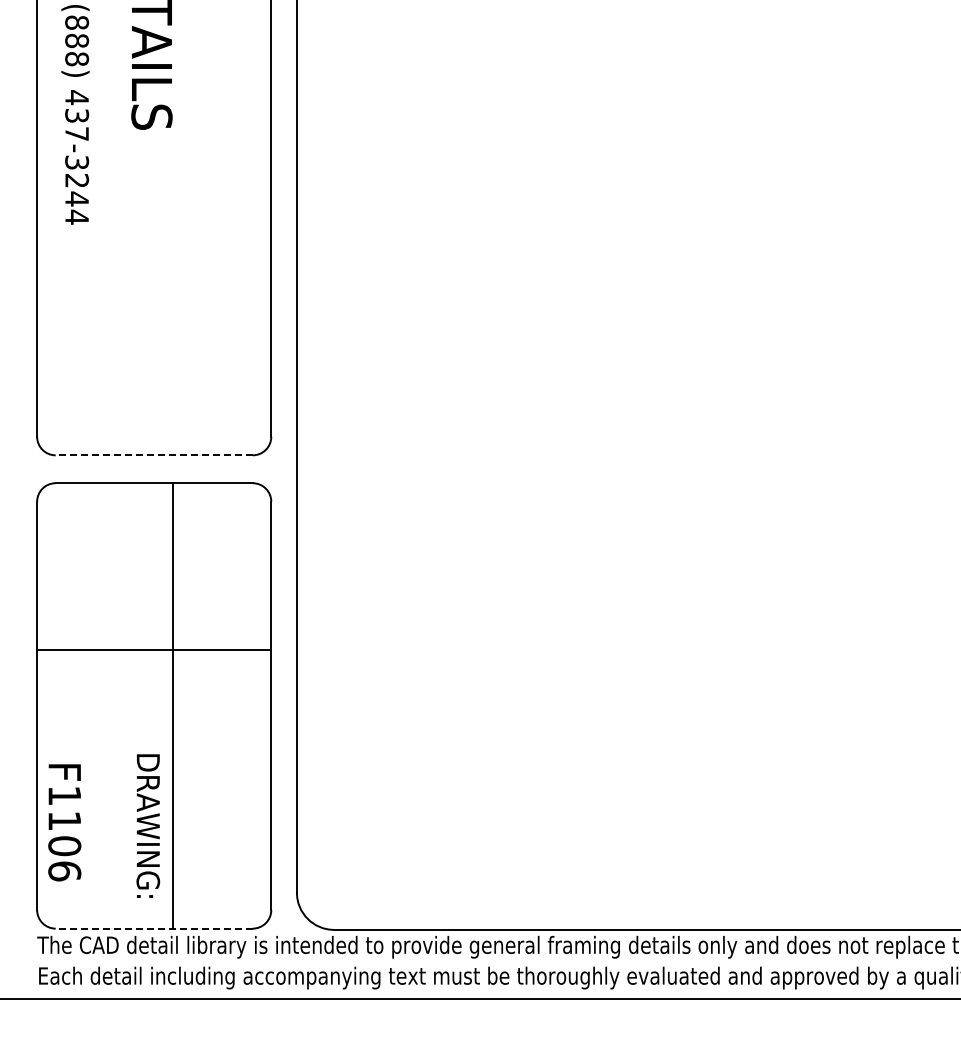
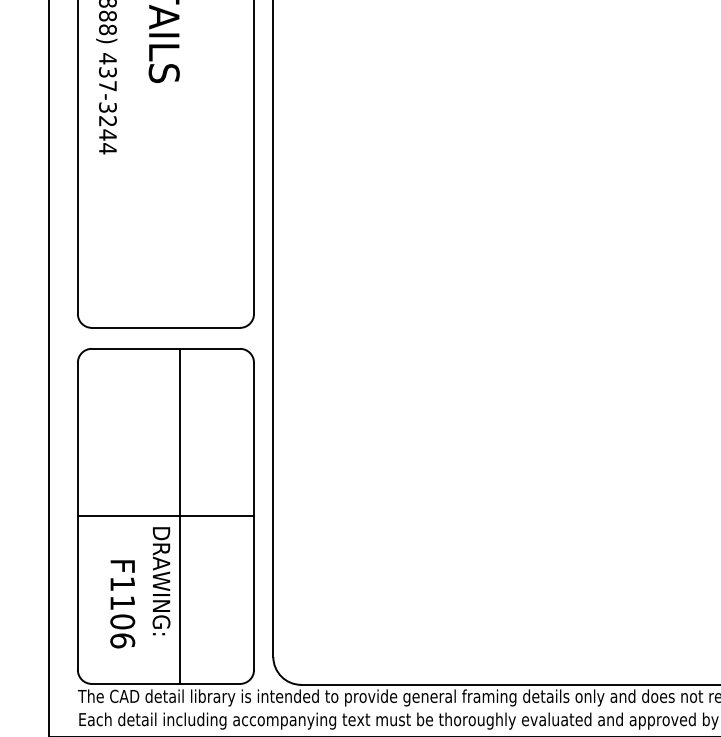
line: (154, 455) -> (166, 327), dashed -> solid
line: (154, 649) -> (166, 516), moved
text: (64, 822) -> (122, 604), moved
text: (148, 825) -> (161, 580), moved
line: (154, 928) -> (166, 683), dashed -> solid

